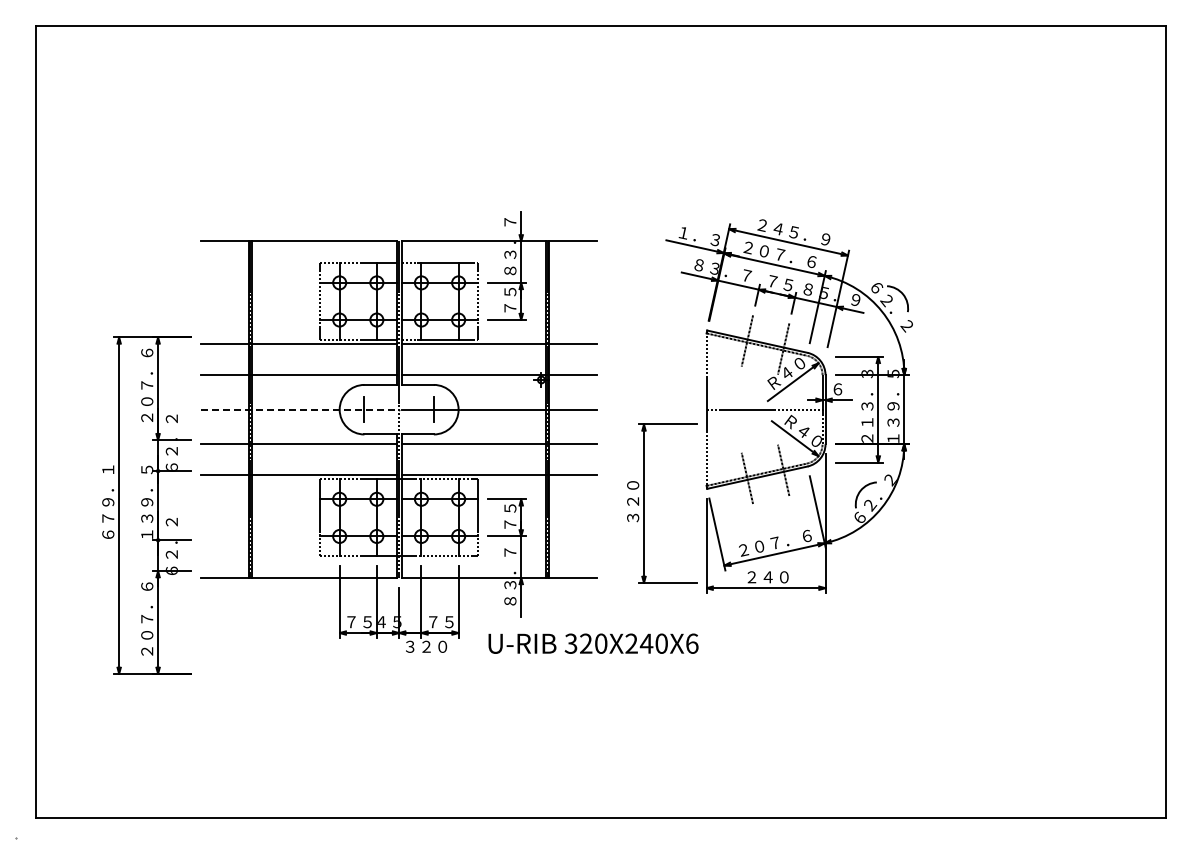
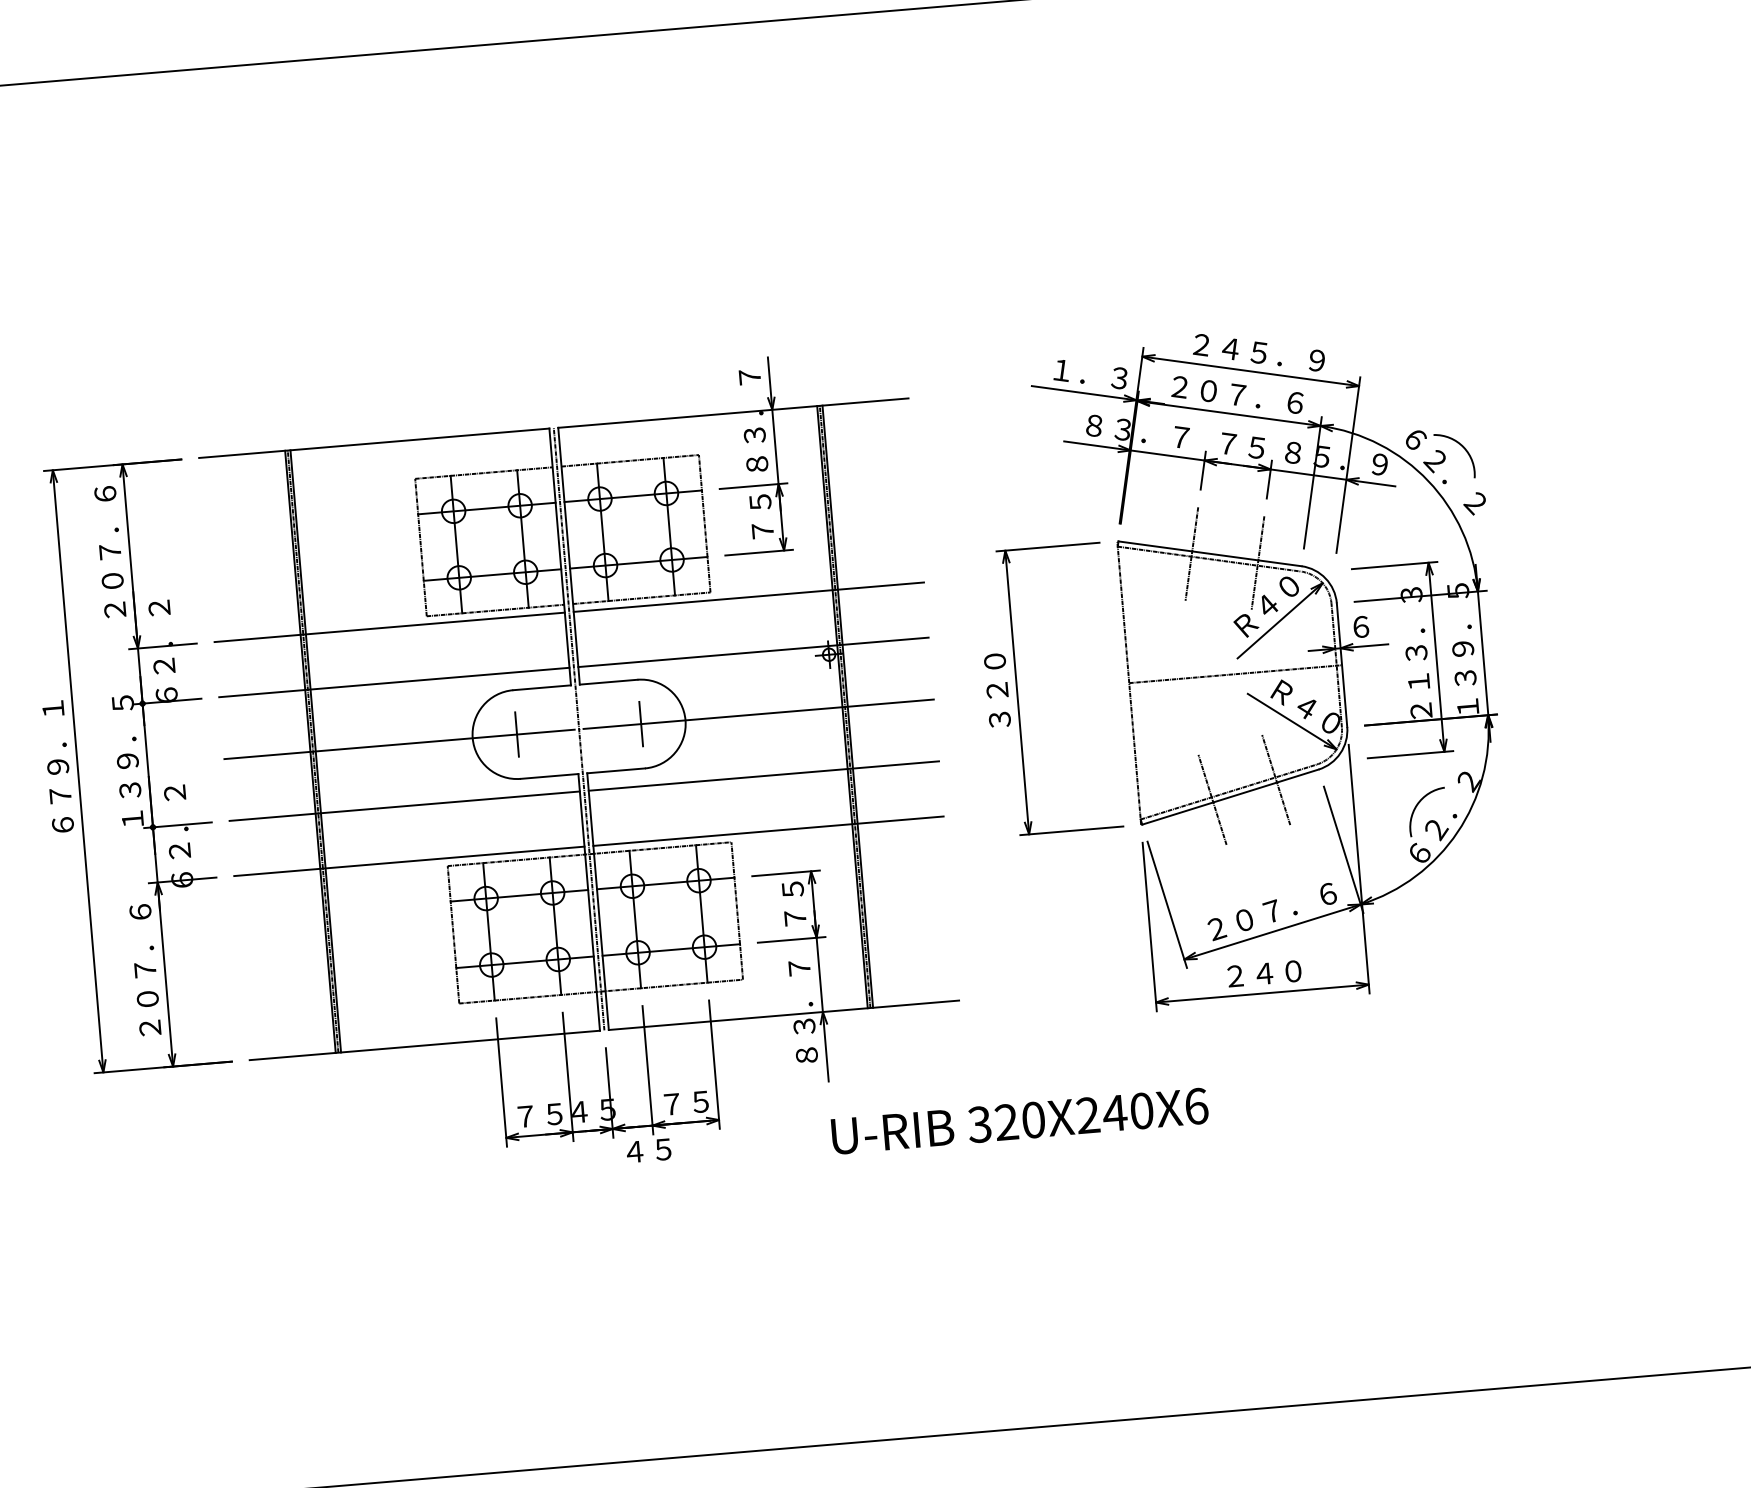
line: (298, 409) -> (398, 744), dashed -> solid
part: (644, 503) -> (1018, 692), moved
part: (146, 505) -> (127, 766), moved
text: (593, 643) -> (1019, 1120), moved
text: (426, 646) -> (663, 1148), ３２０ -> ４５

